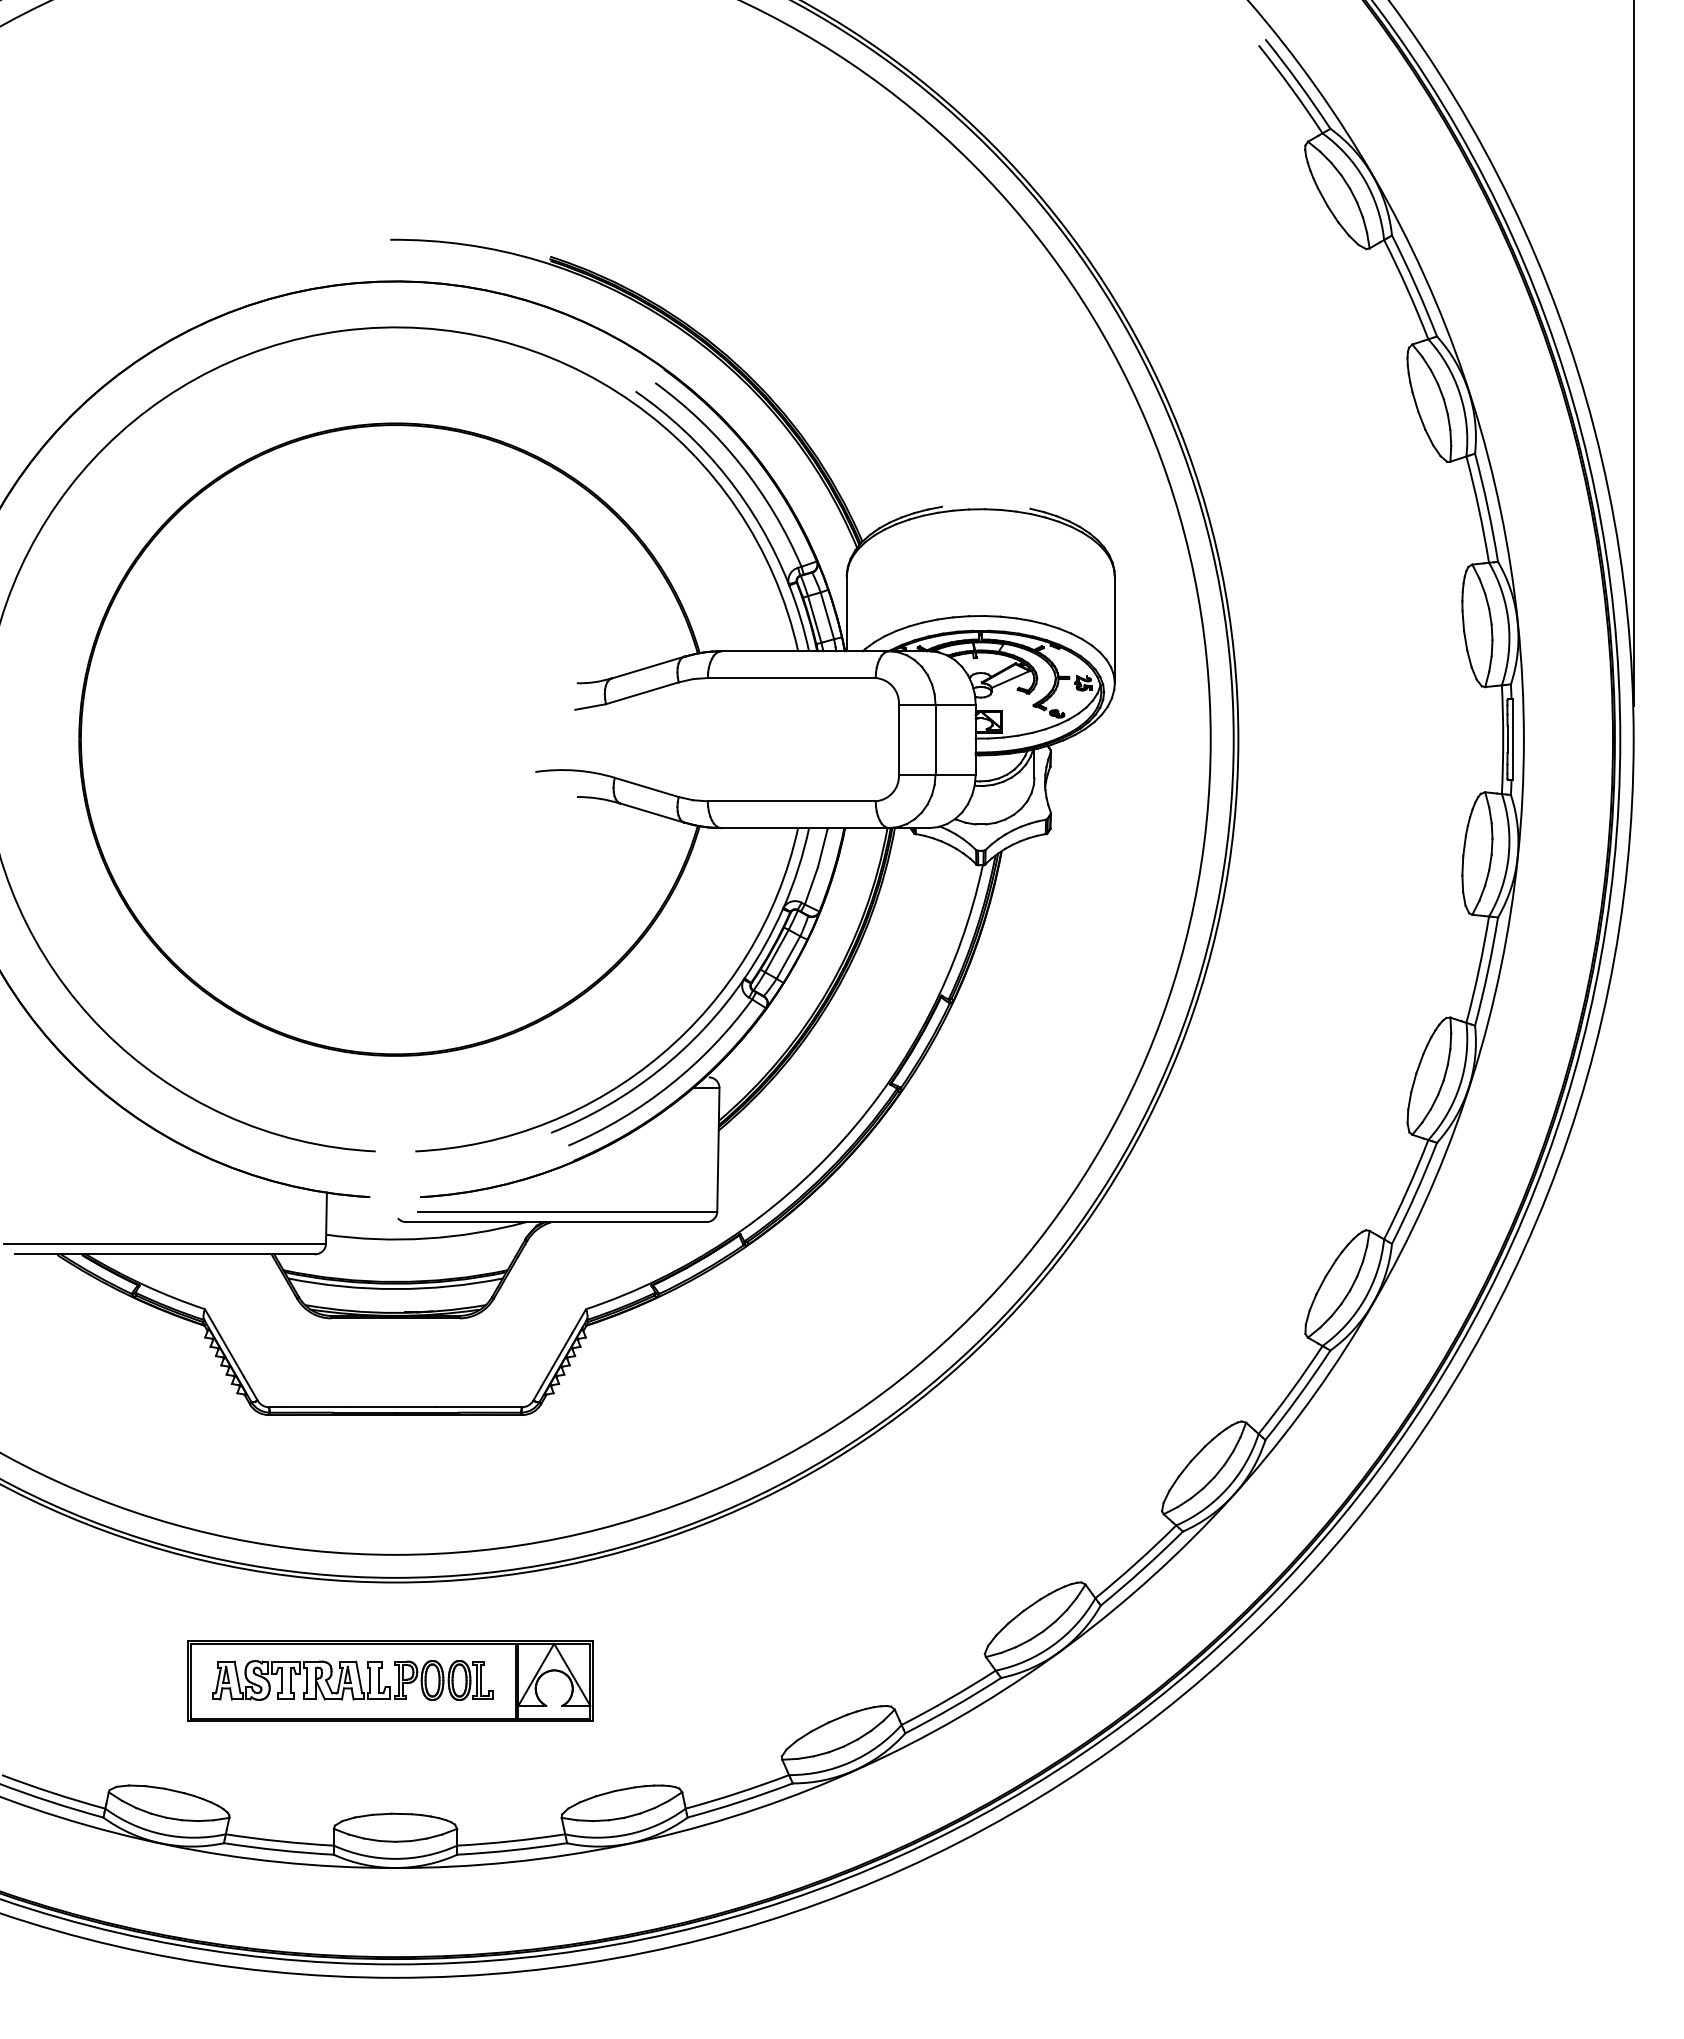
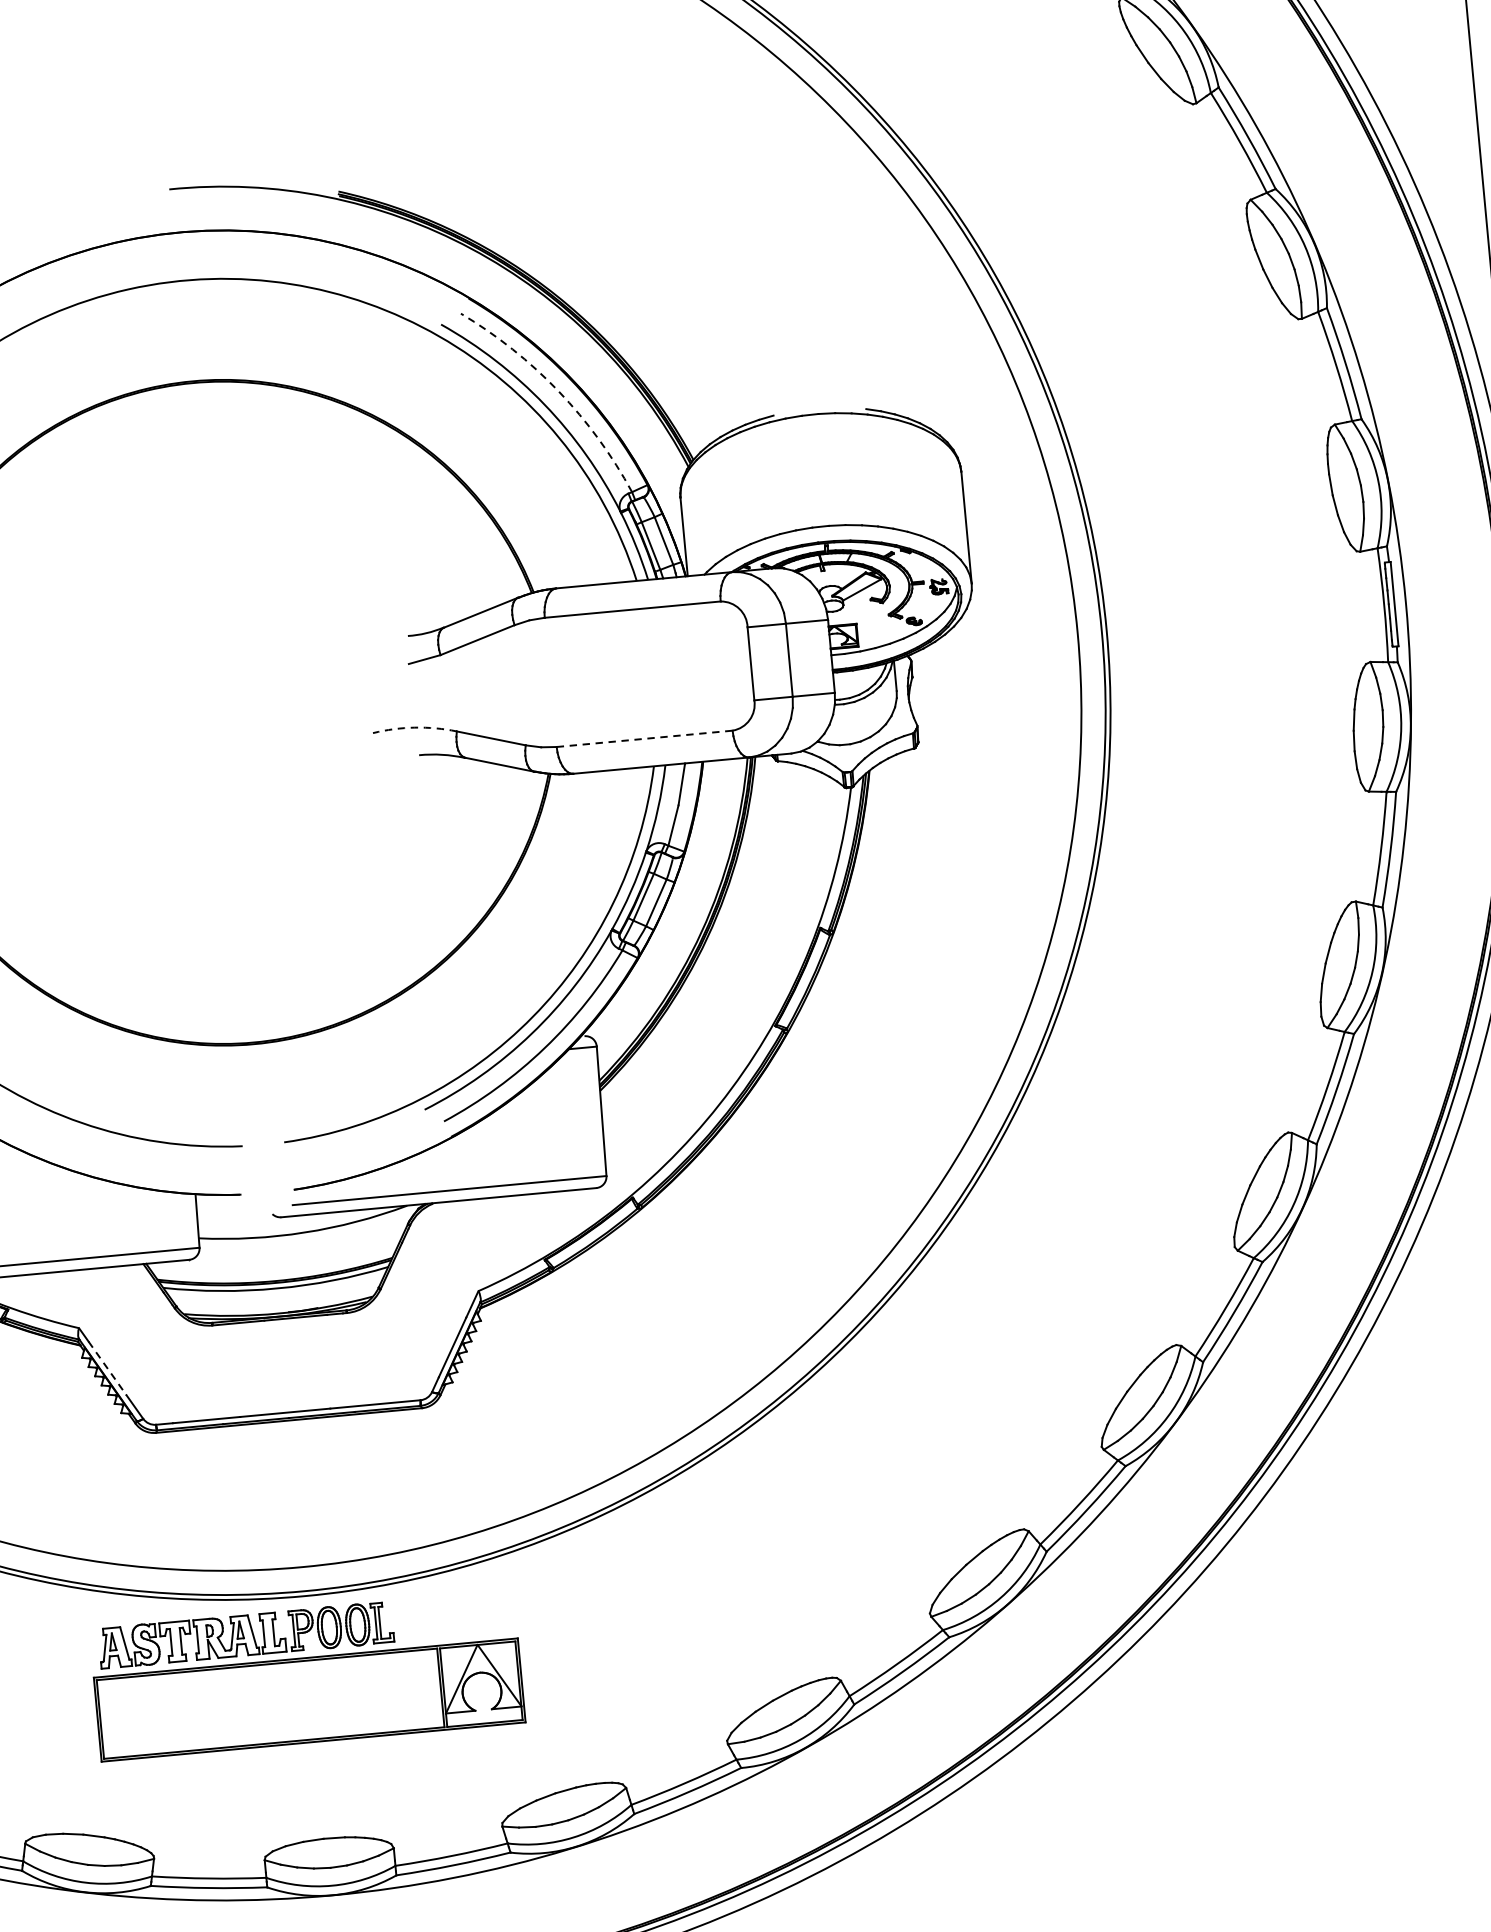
arc: (740, 464) -> (558, 390), solid -> dashed
arc: (575, 770) -> (414, 727), solid -> dashed
line: (791, 801) -> (644, 739), solid -> dashed
line: (228, 1350) -> (107, 1369), solid -> dashed
part: (352, 1680) -> (245, 1635), moved

